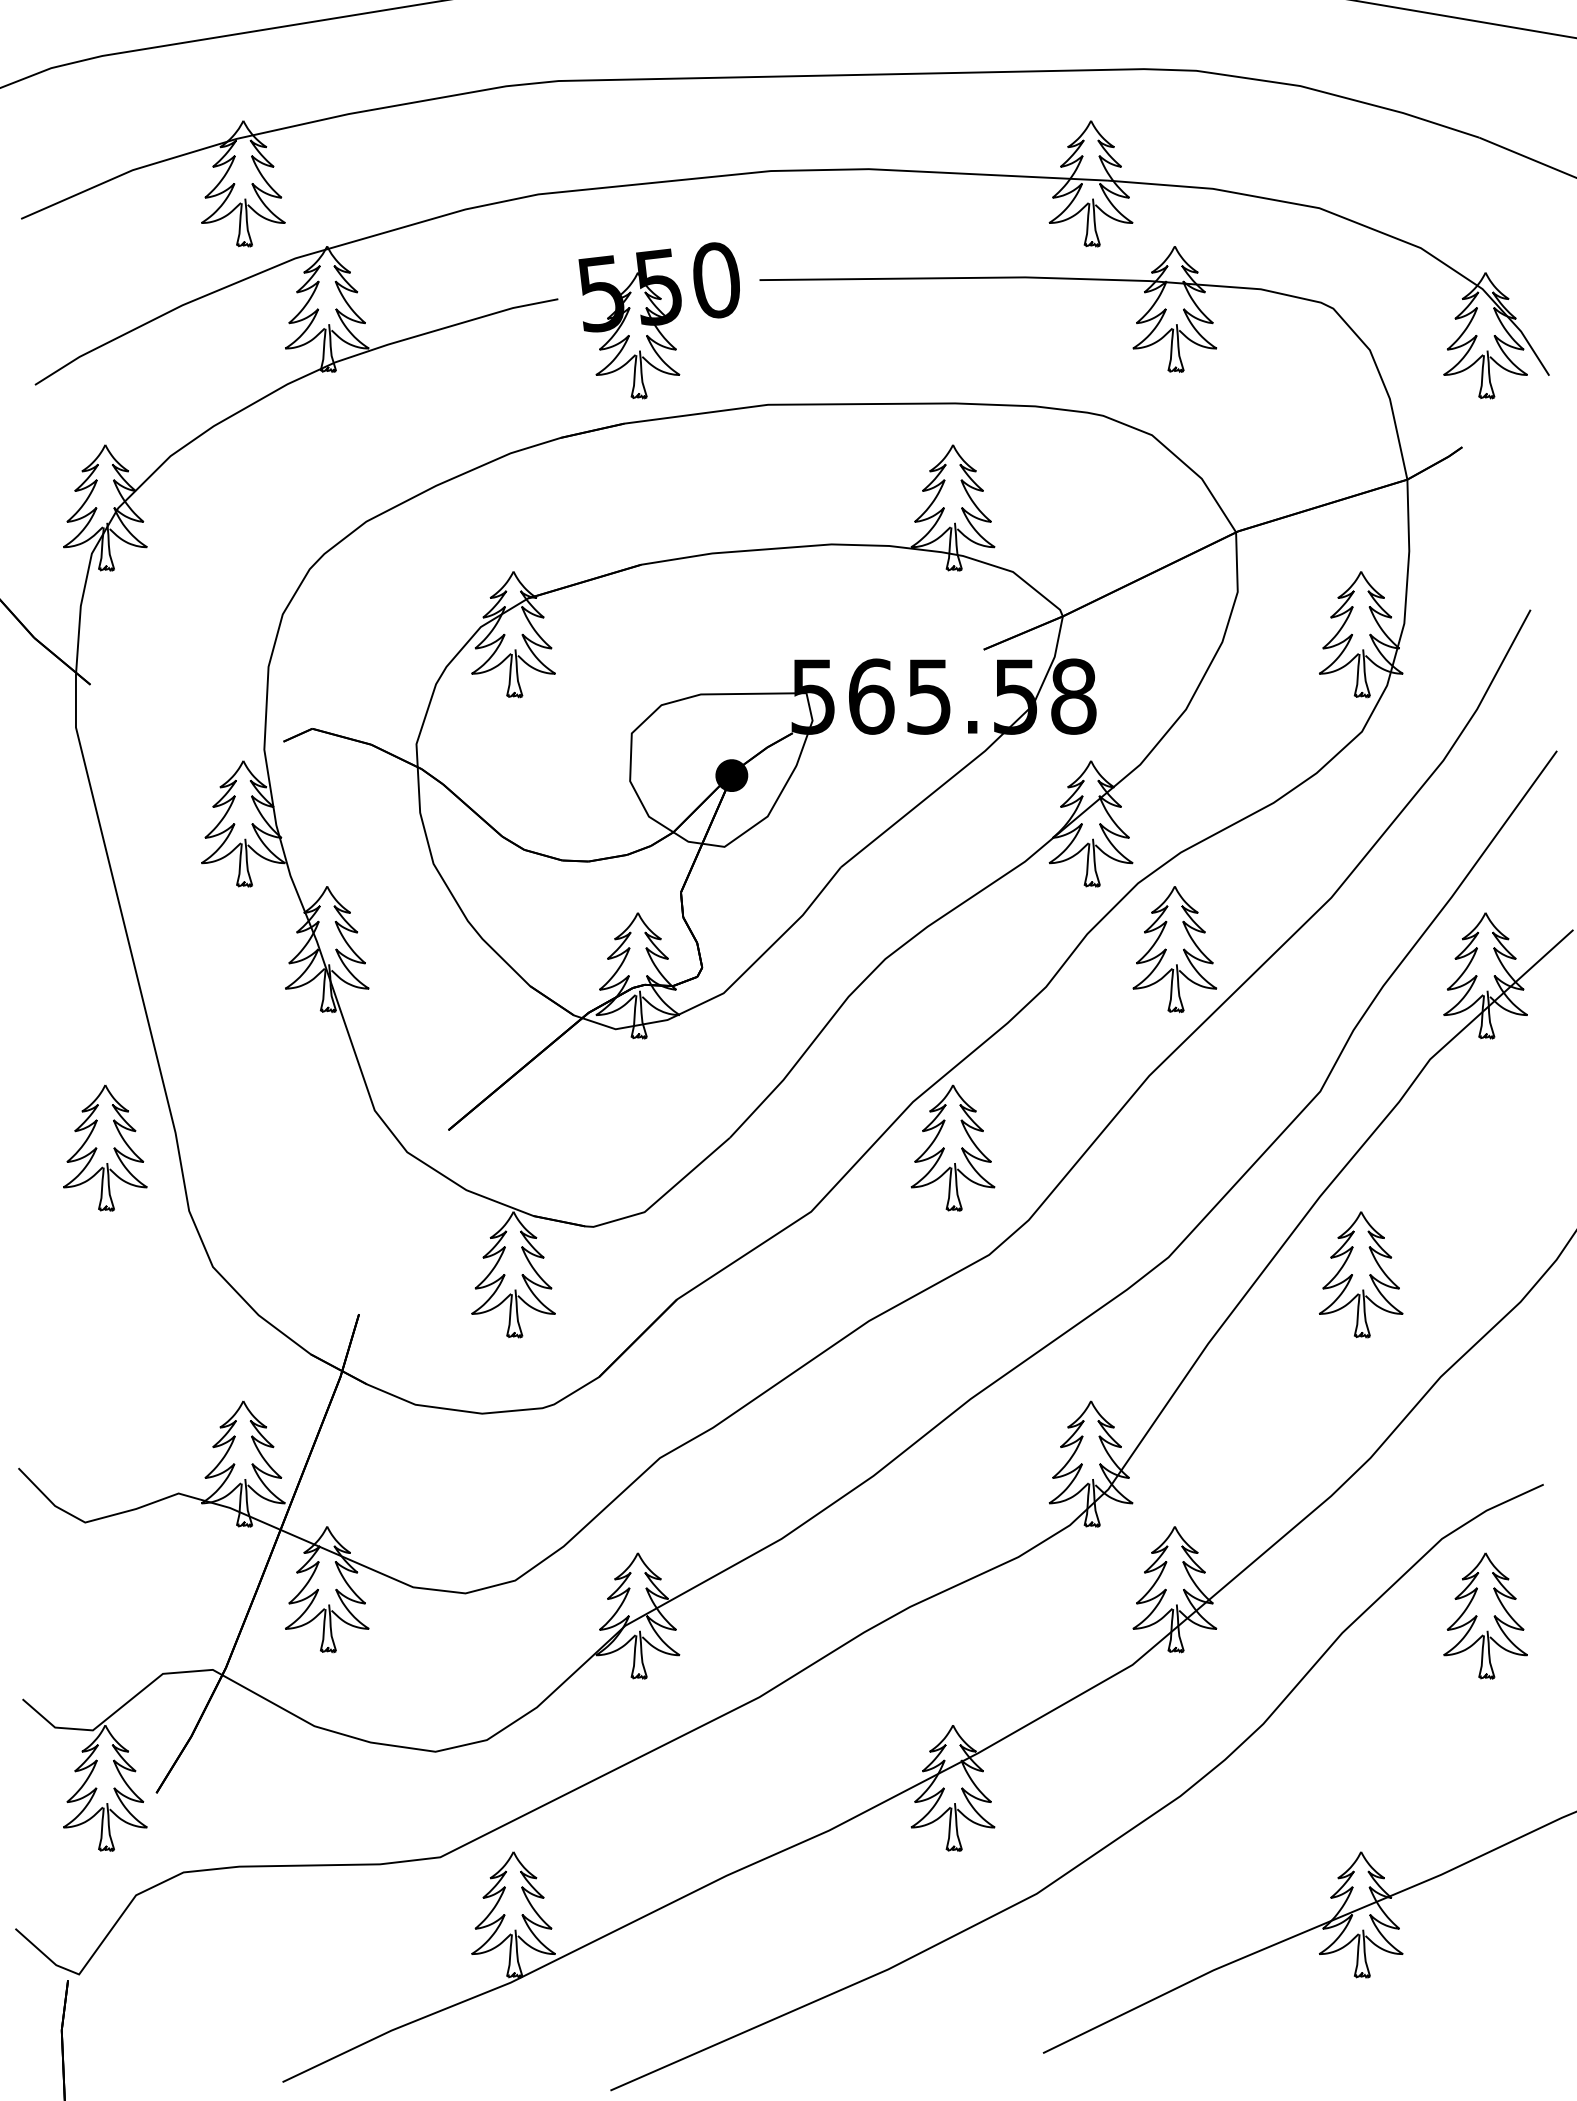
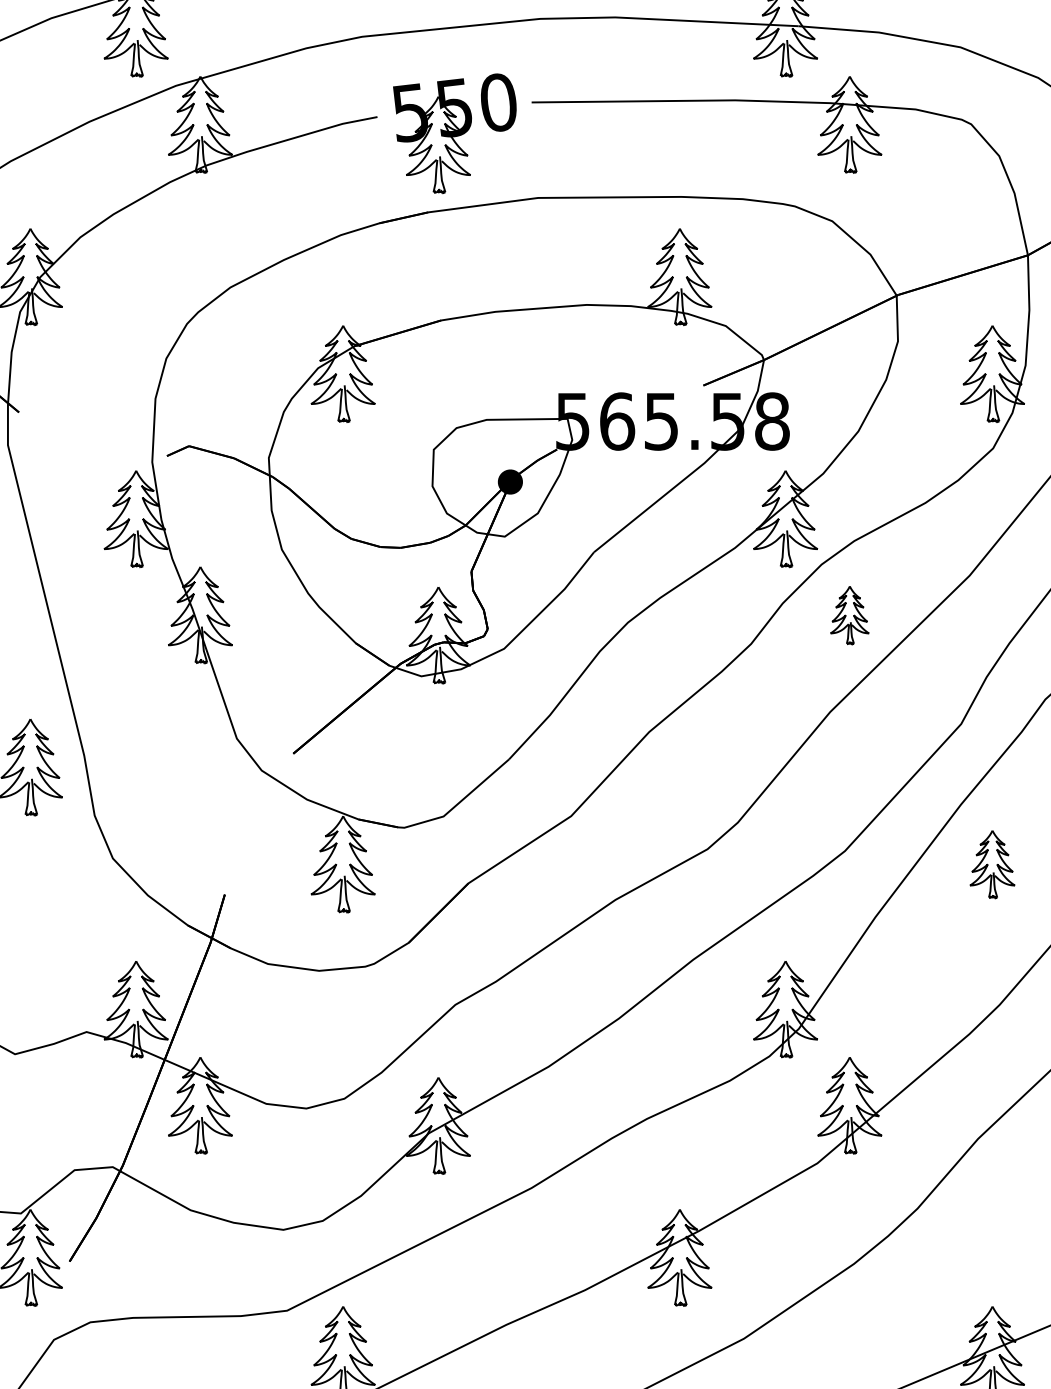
part: (1174, 949) -> (849, 615), size x0.6
part: (952, 1147) -> (679, 766), removed
part: (1360, 1274) -> (992, 864), size x0.7

